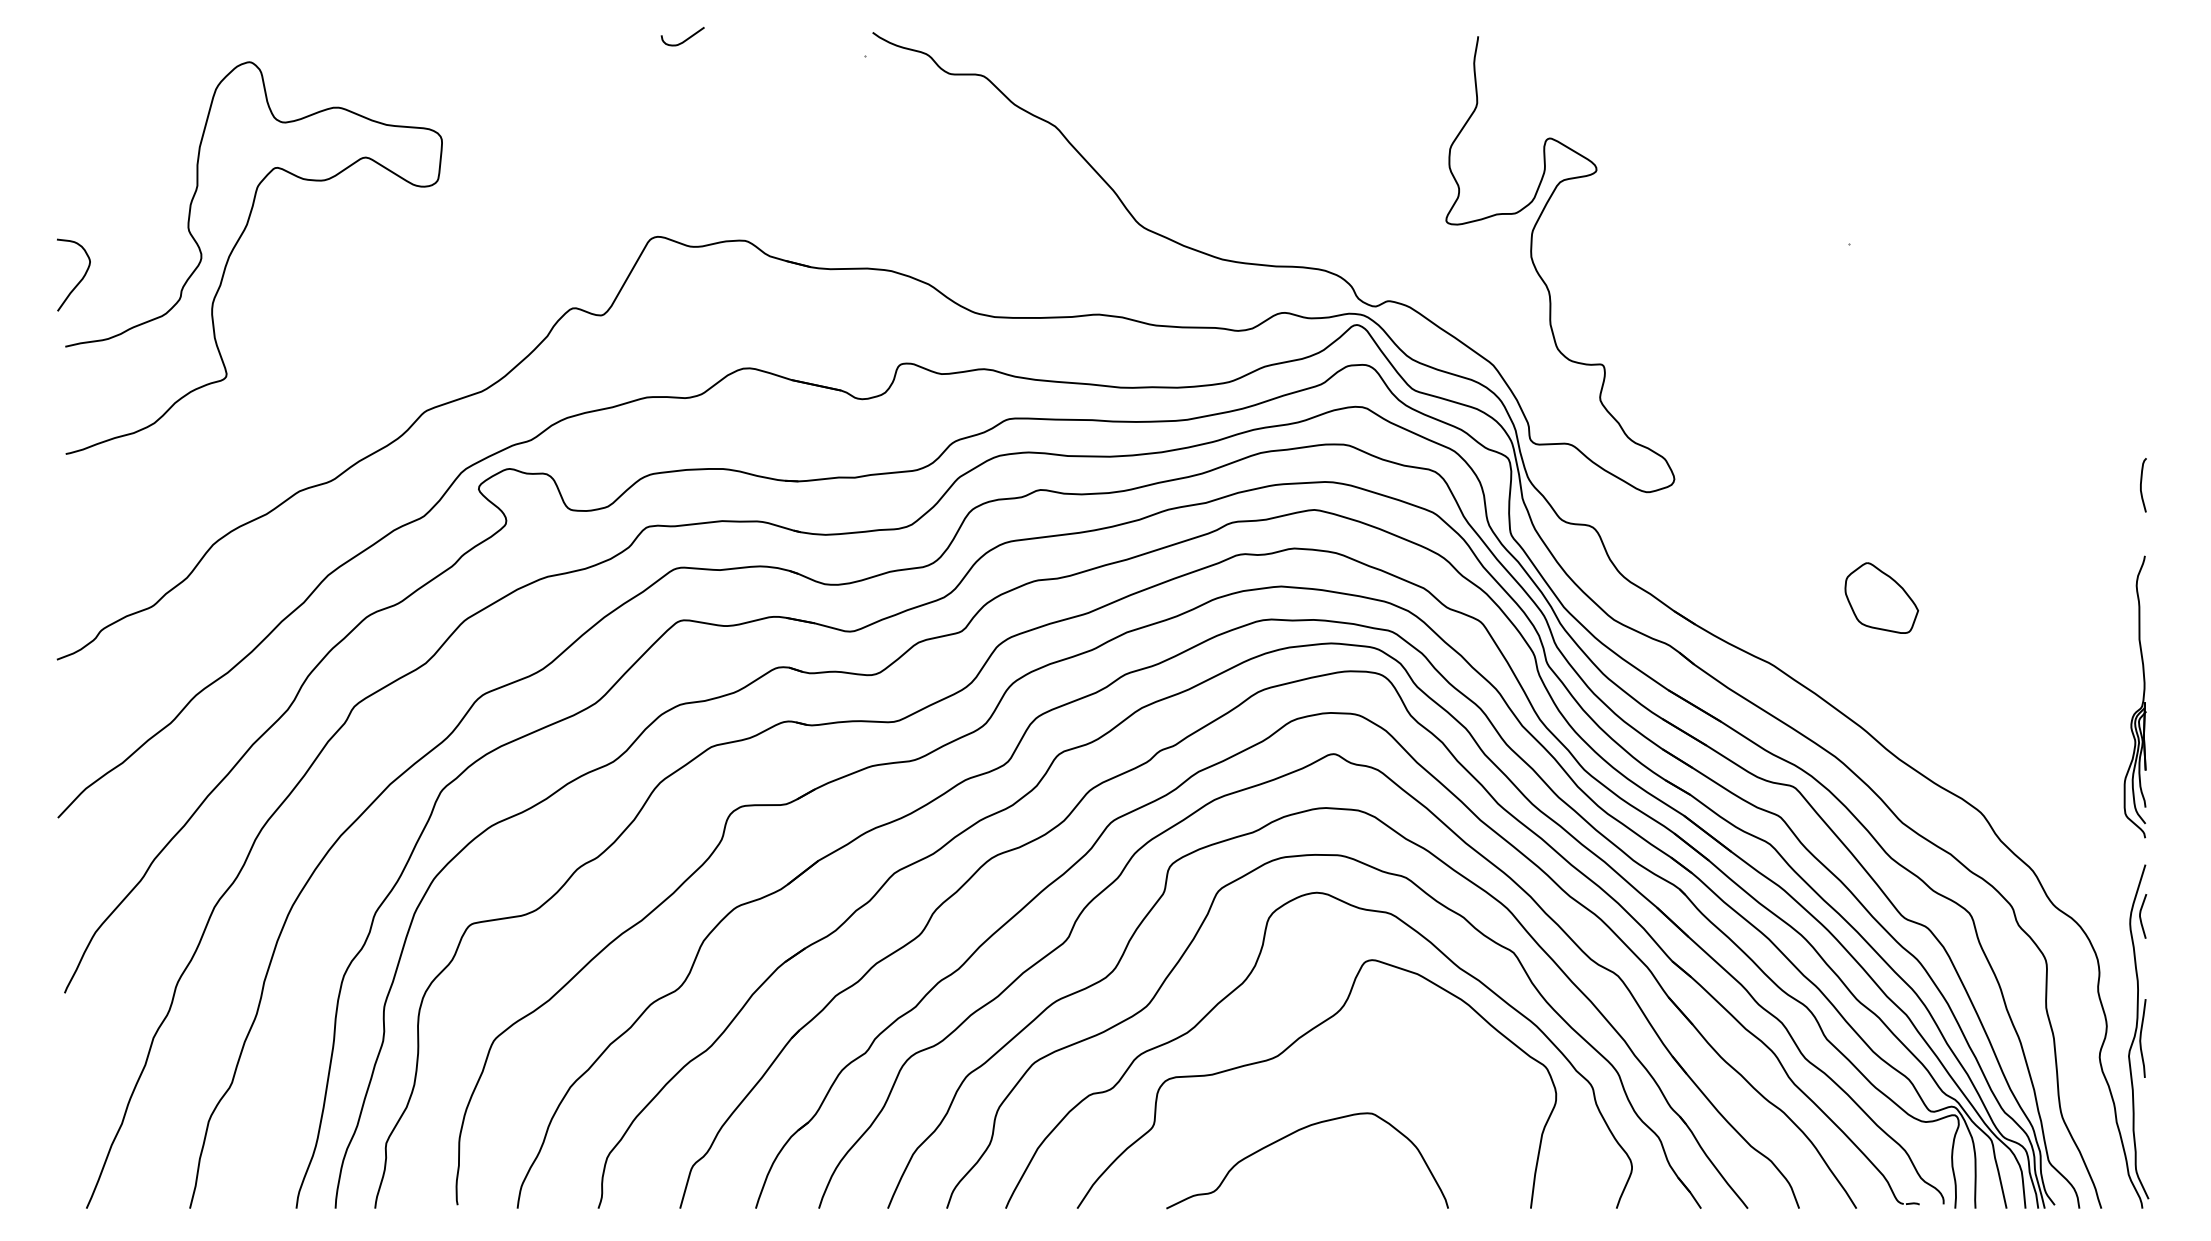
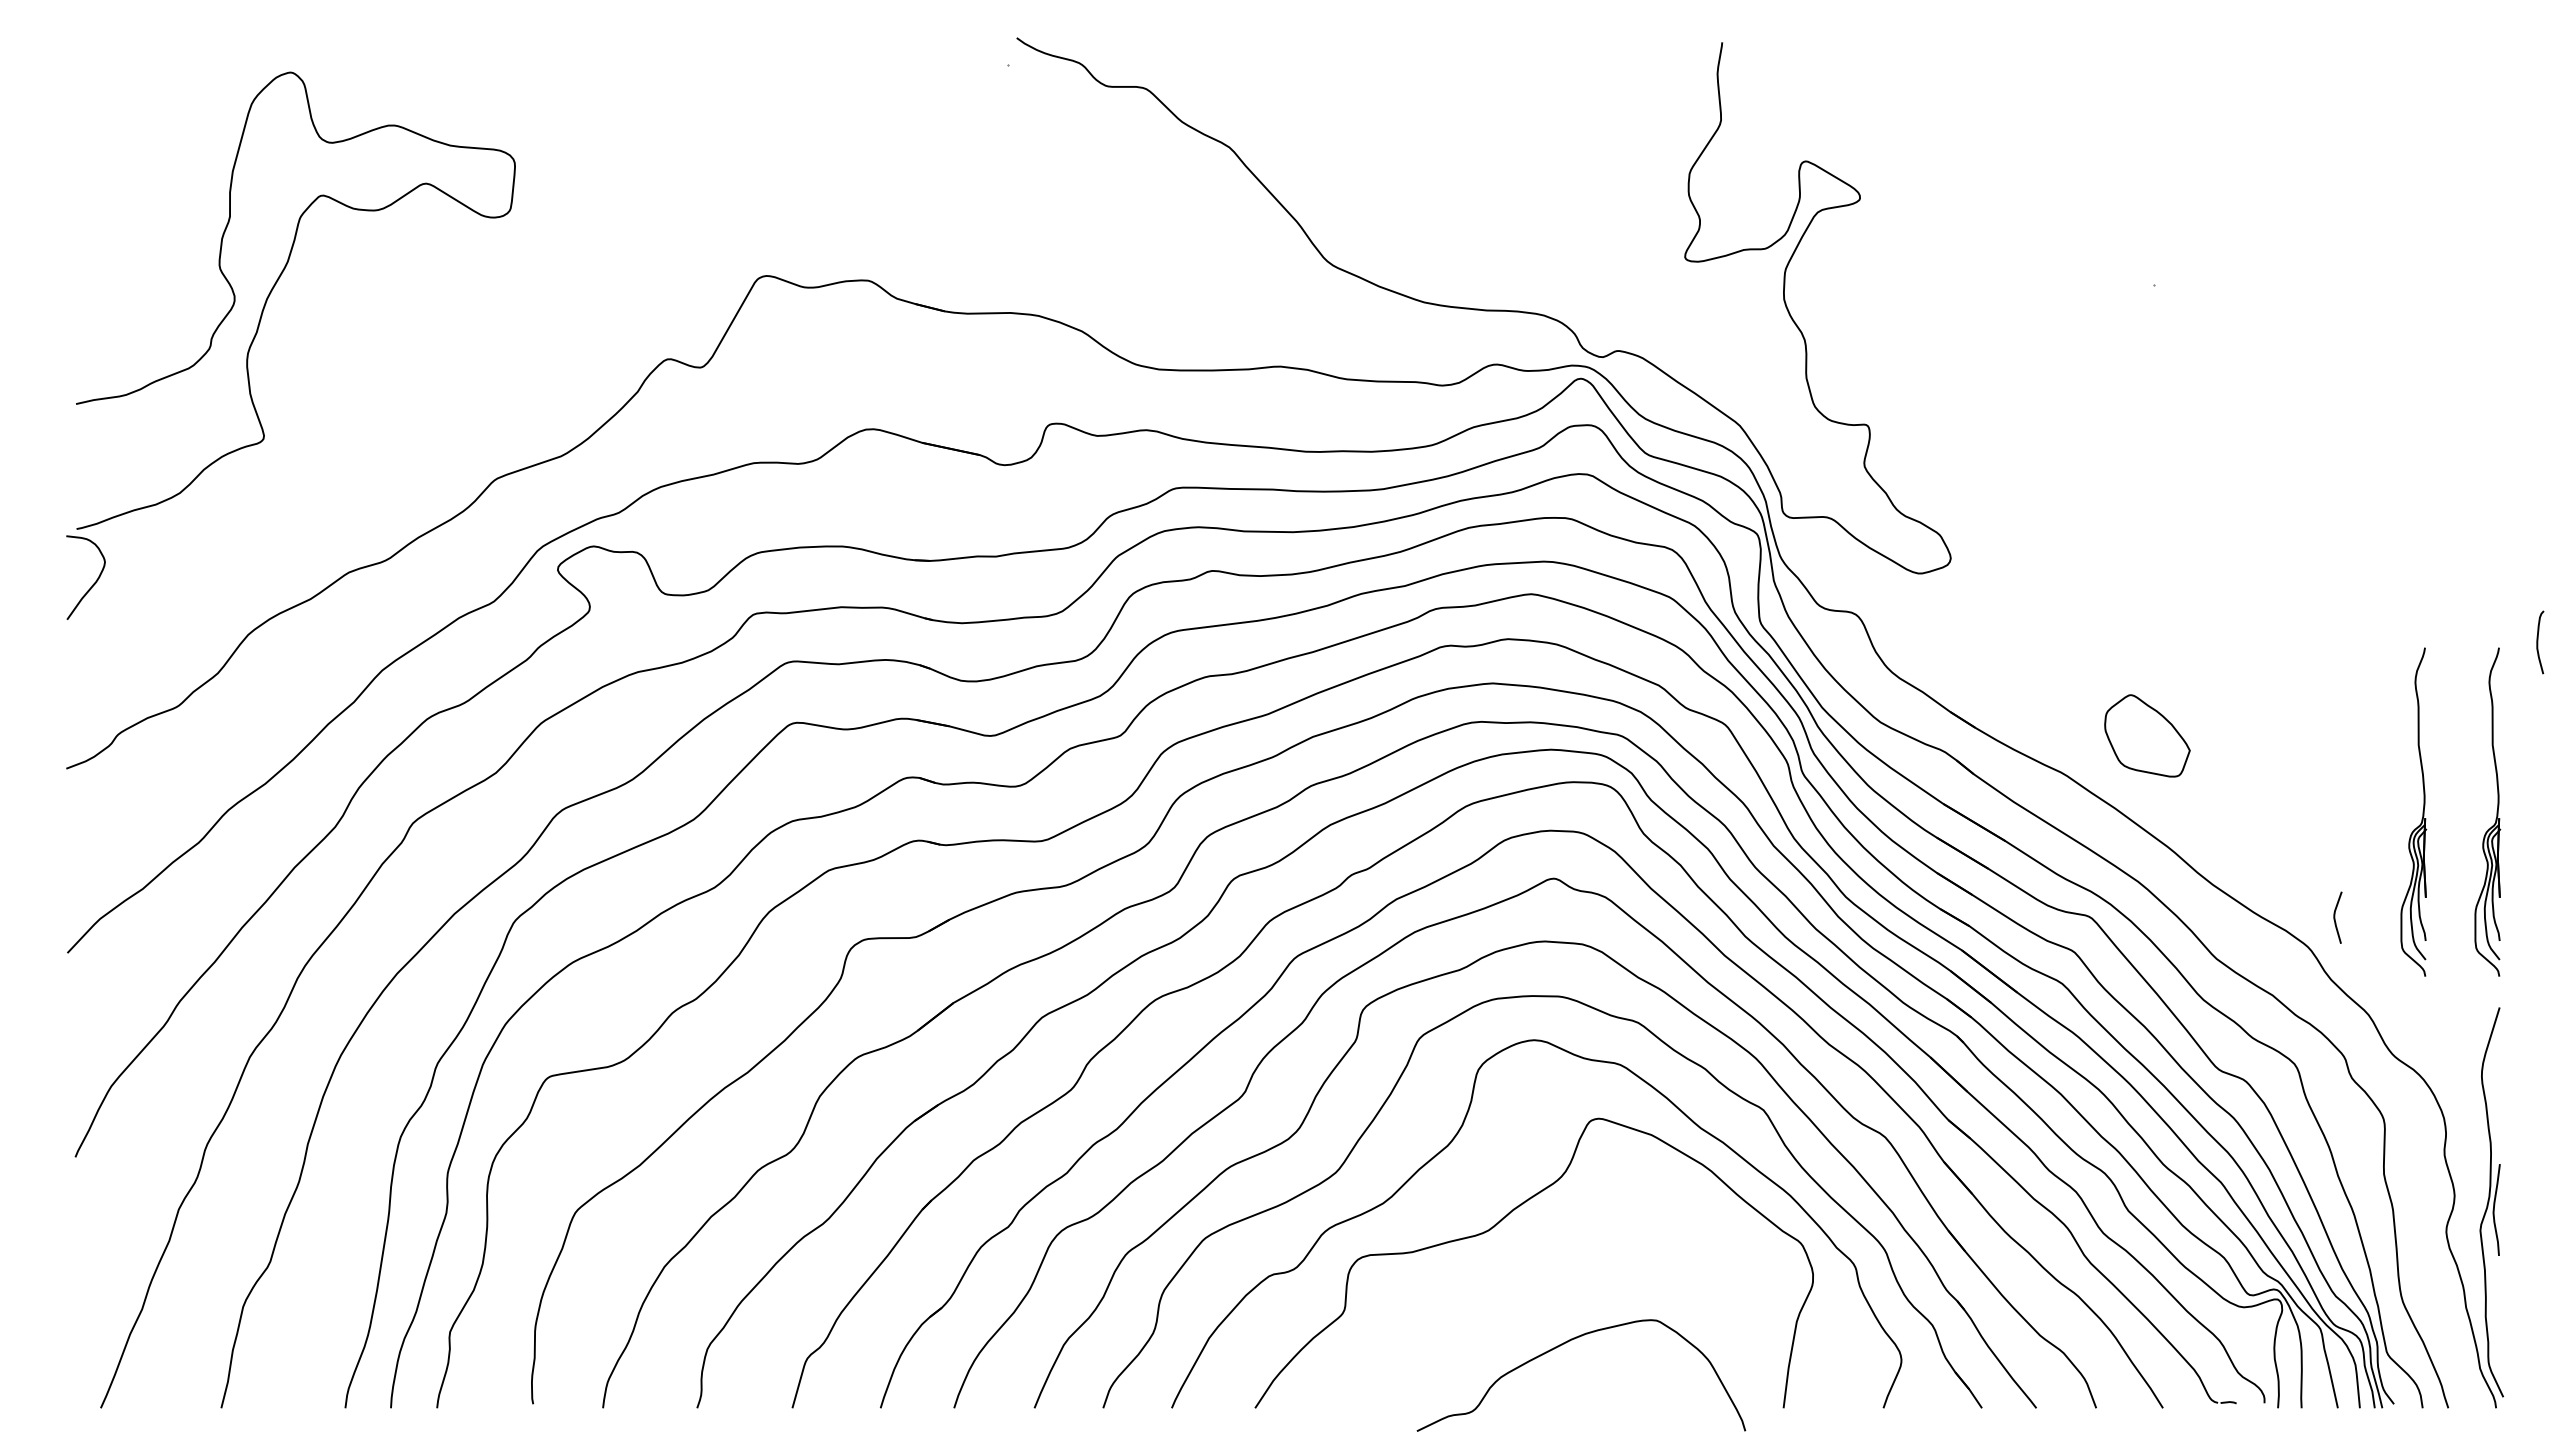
curve: (686, 39) -> (799, 45), removed
curve: (79, 281) -> (92, 584), moved
curve: (2141, 485) -> (2538, 642), moved
part: (1881, 597) -> (2147, 735), moved
part: (2079, 696) -> (2422, 811), added
curve: (2141, 916) -> (2335, 917), moved
curve: (1294, 1133) -> (1566, 1343), moved

